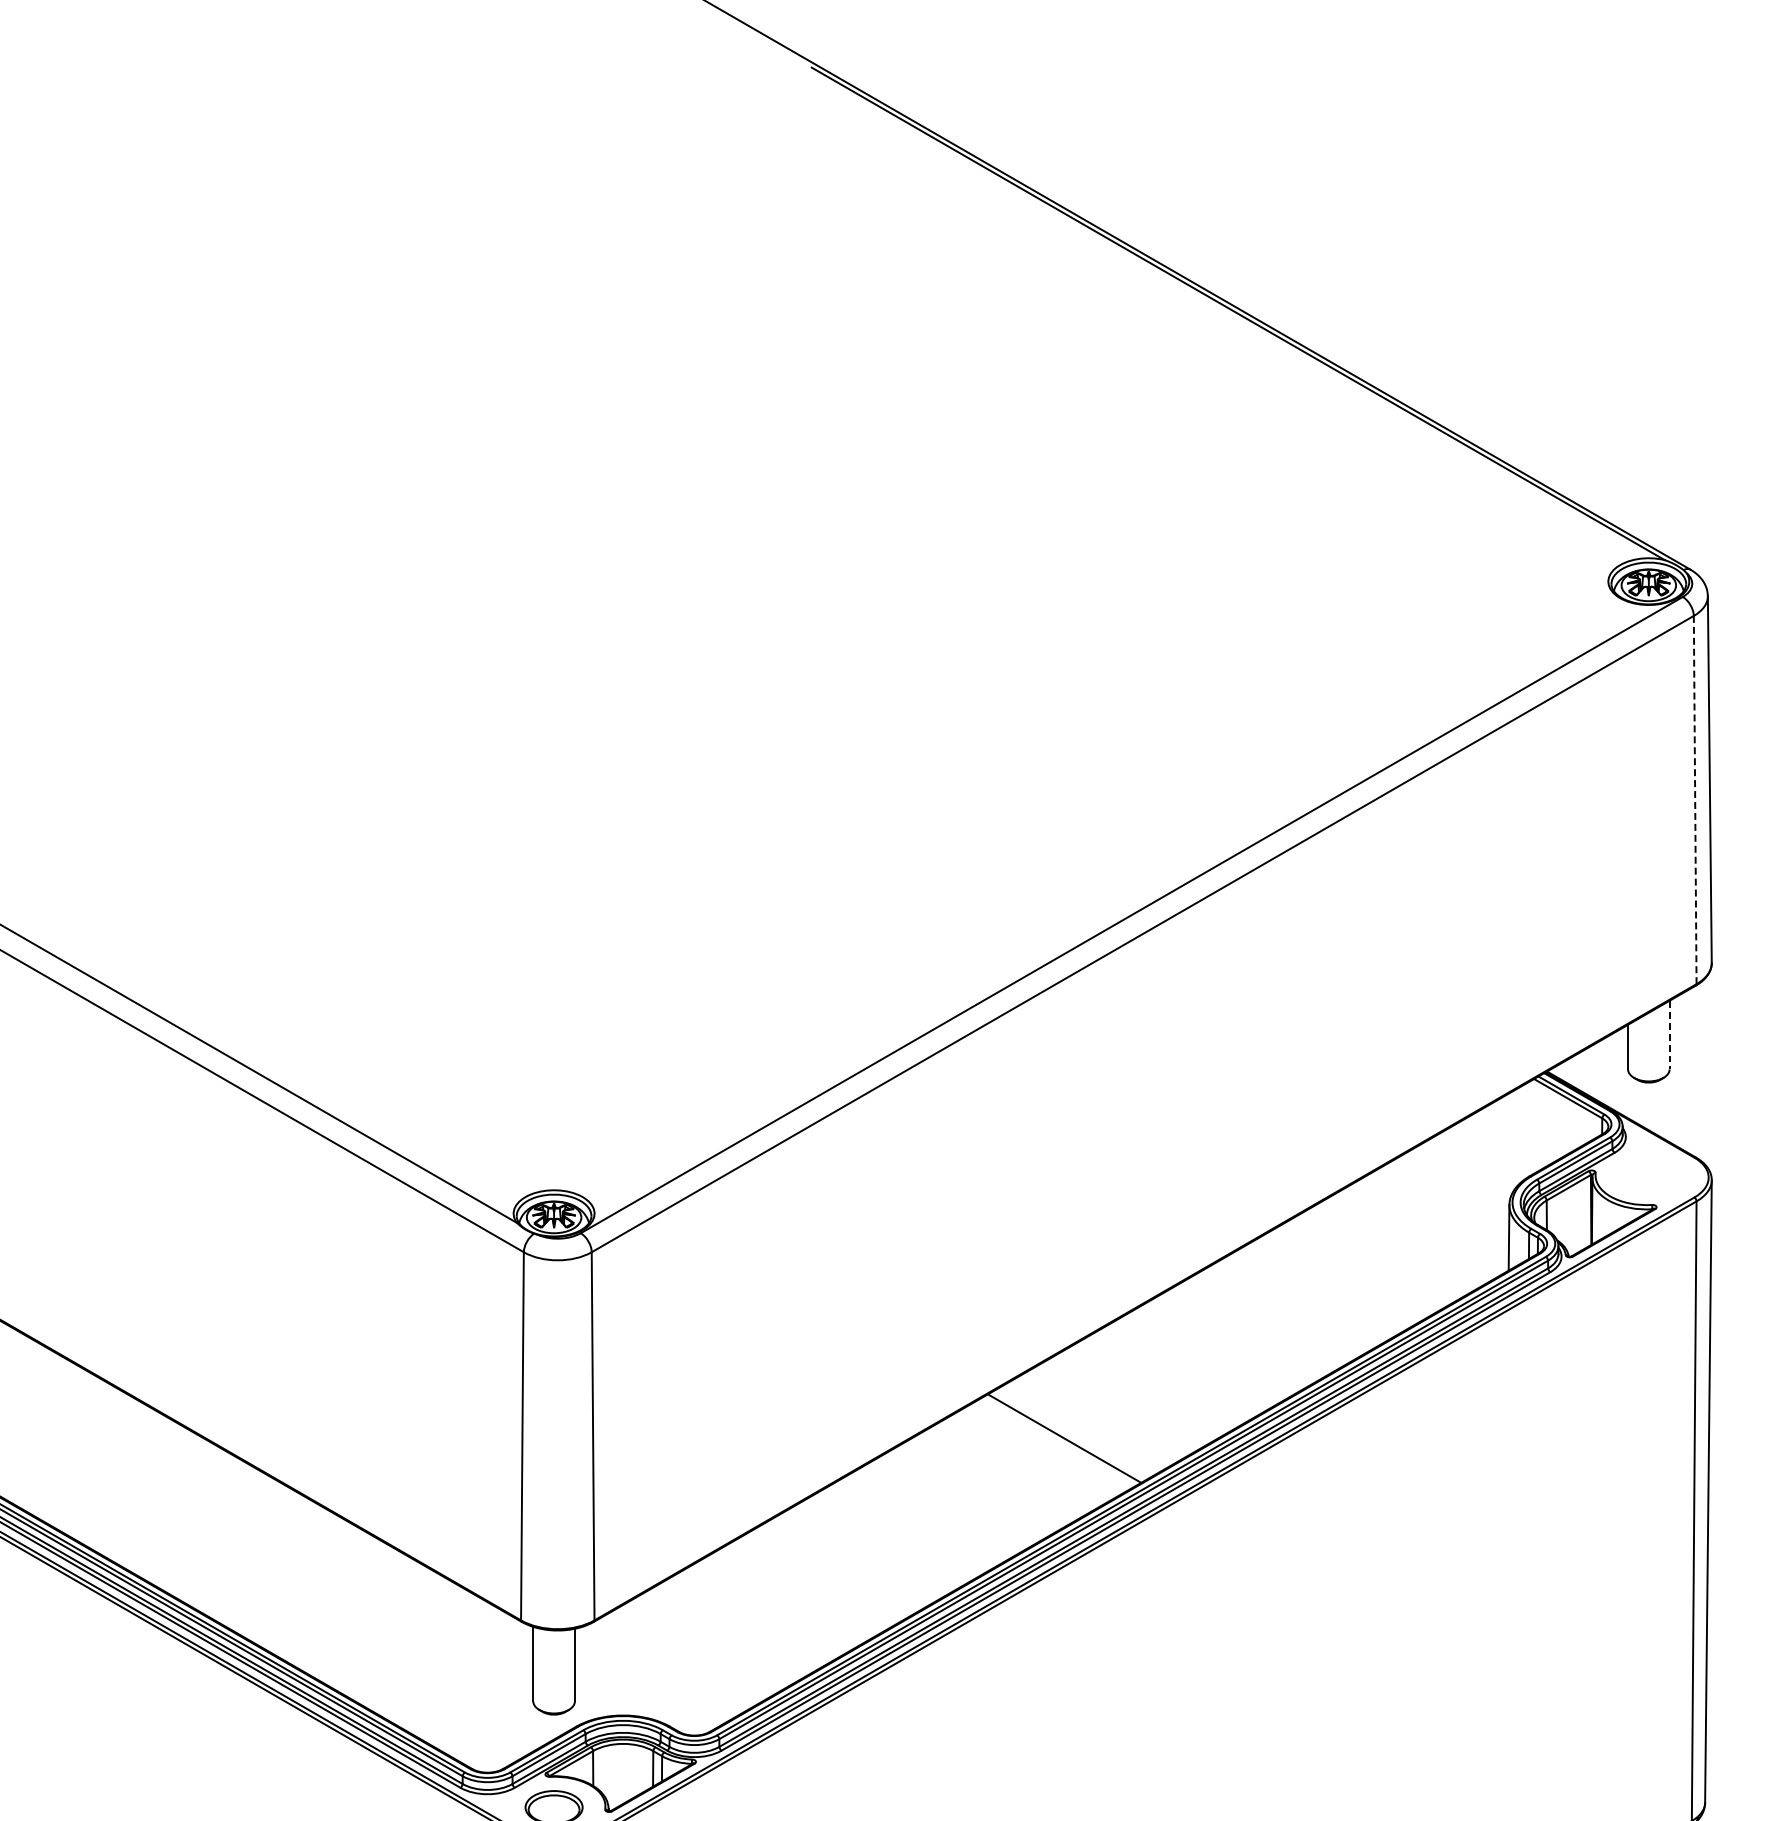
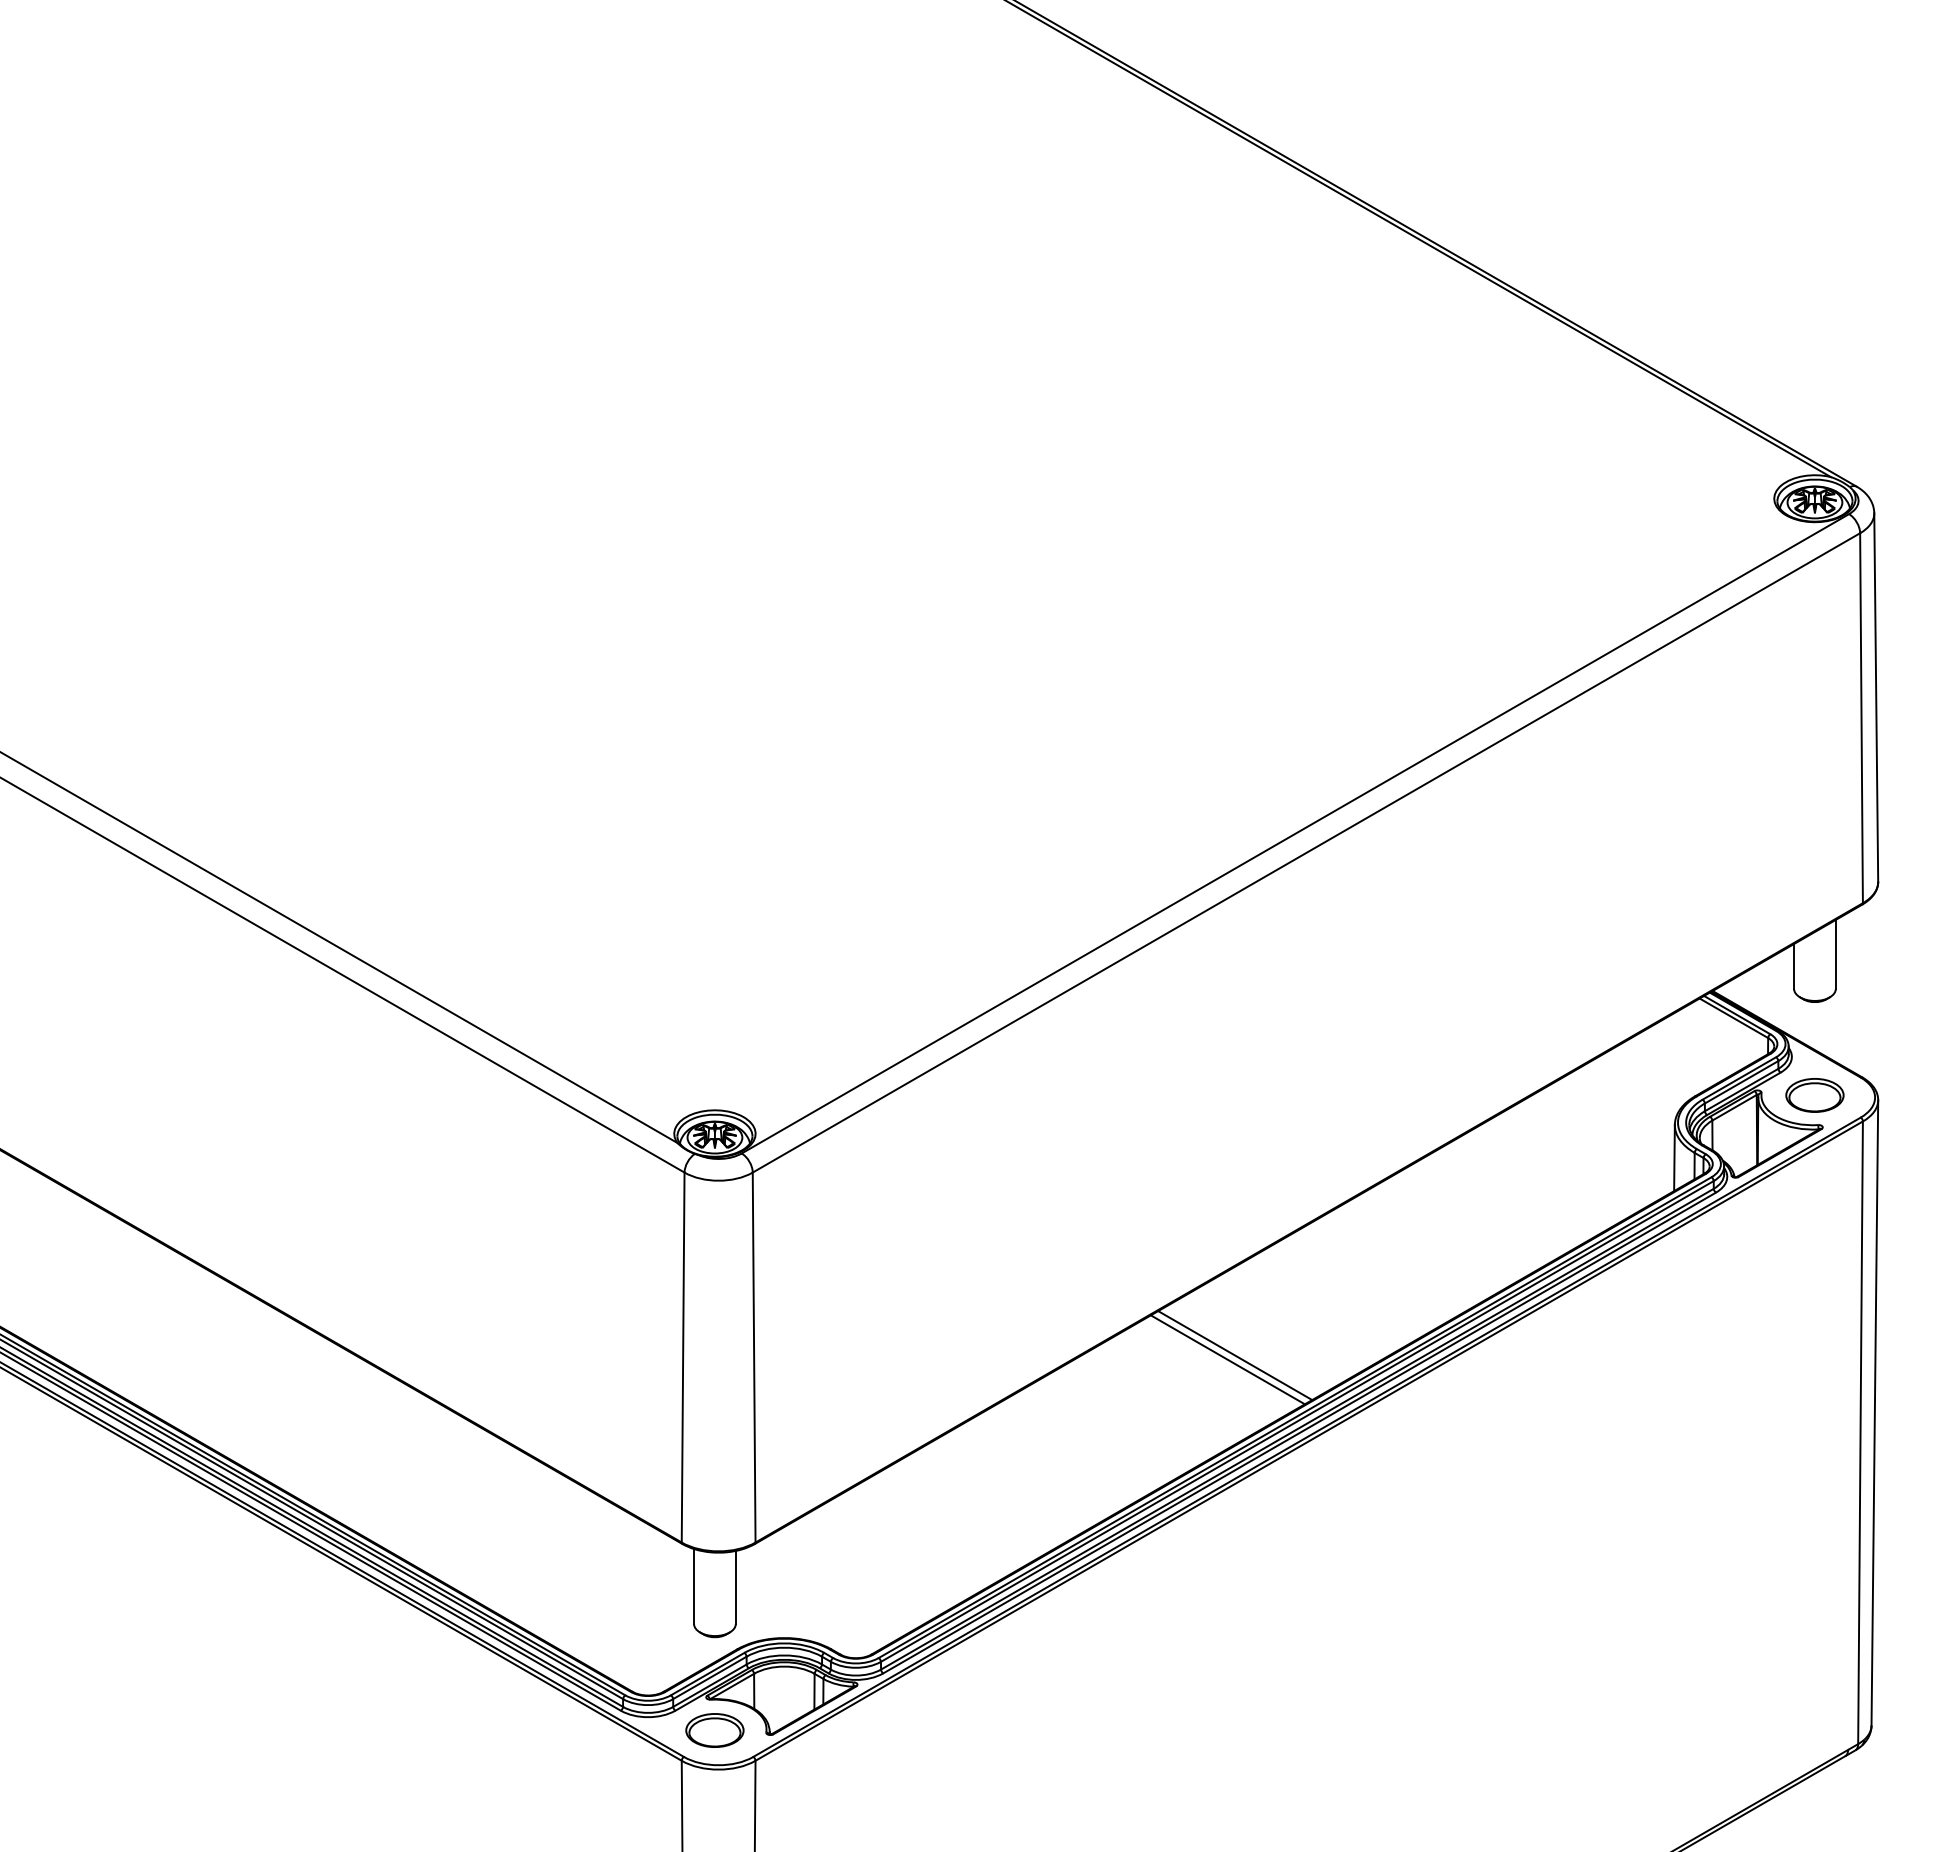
line: (1695, 800) -> (1861, 718), dashed -> solid
line: (1669, 1035) -> (1835, 954), dashed -> solid
part: (1648, 1175) -> (1814, 1095), added
line: (1072, 1434) -> (1235, 1355), added

